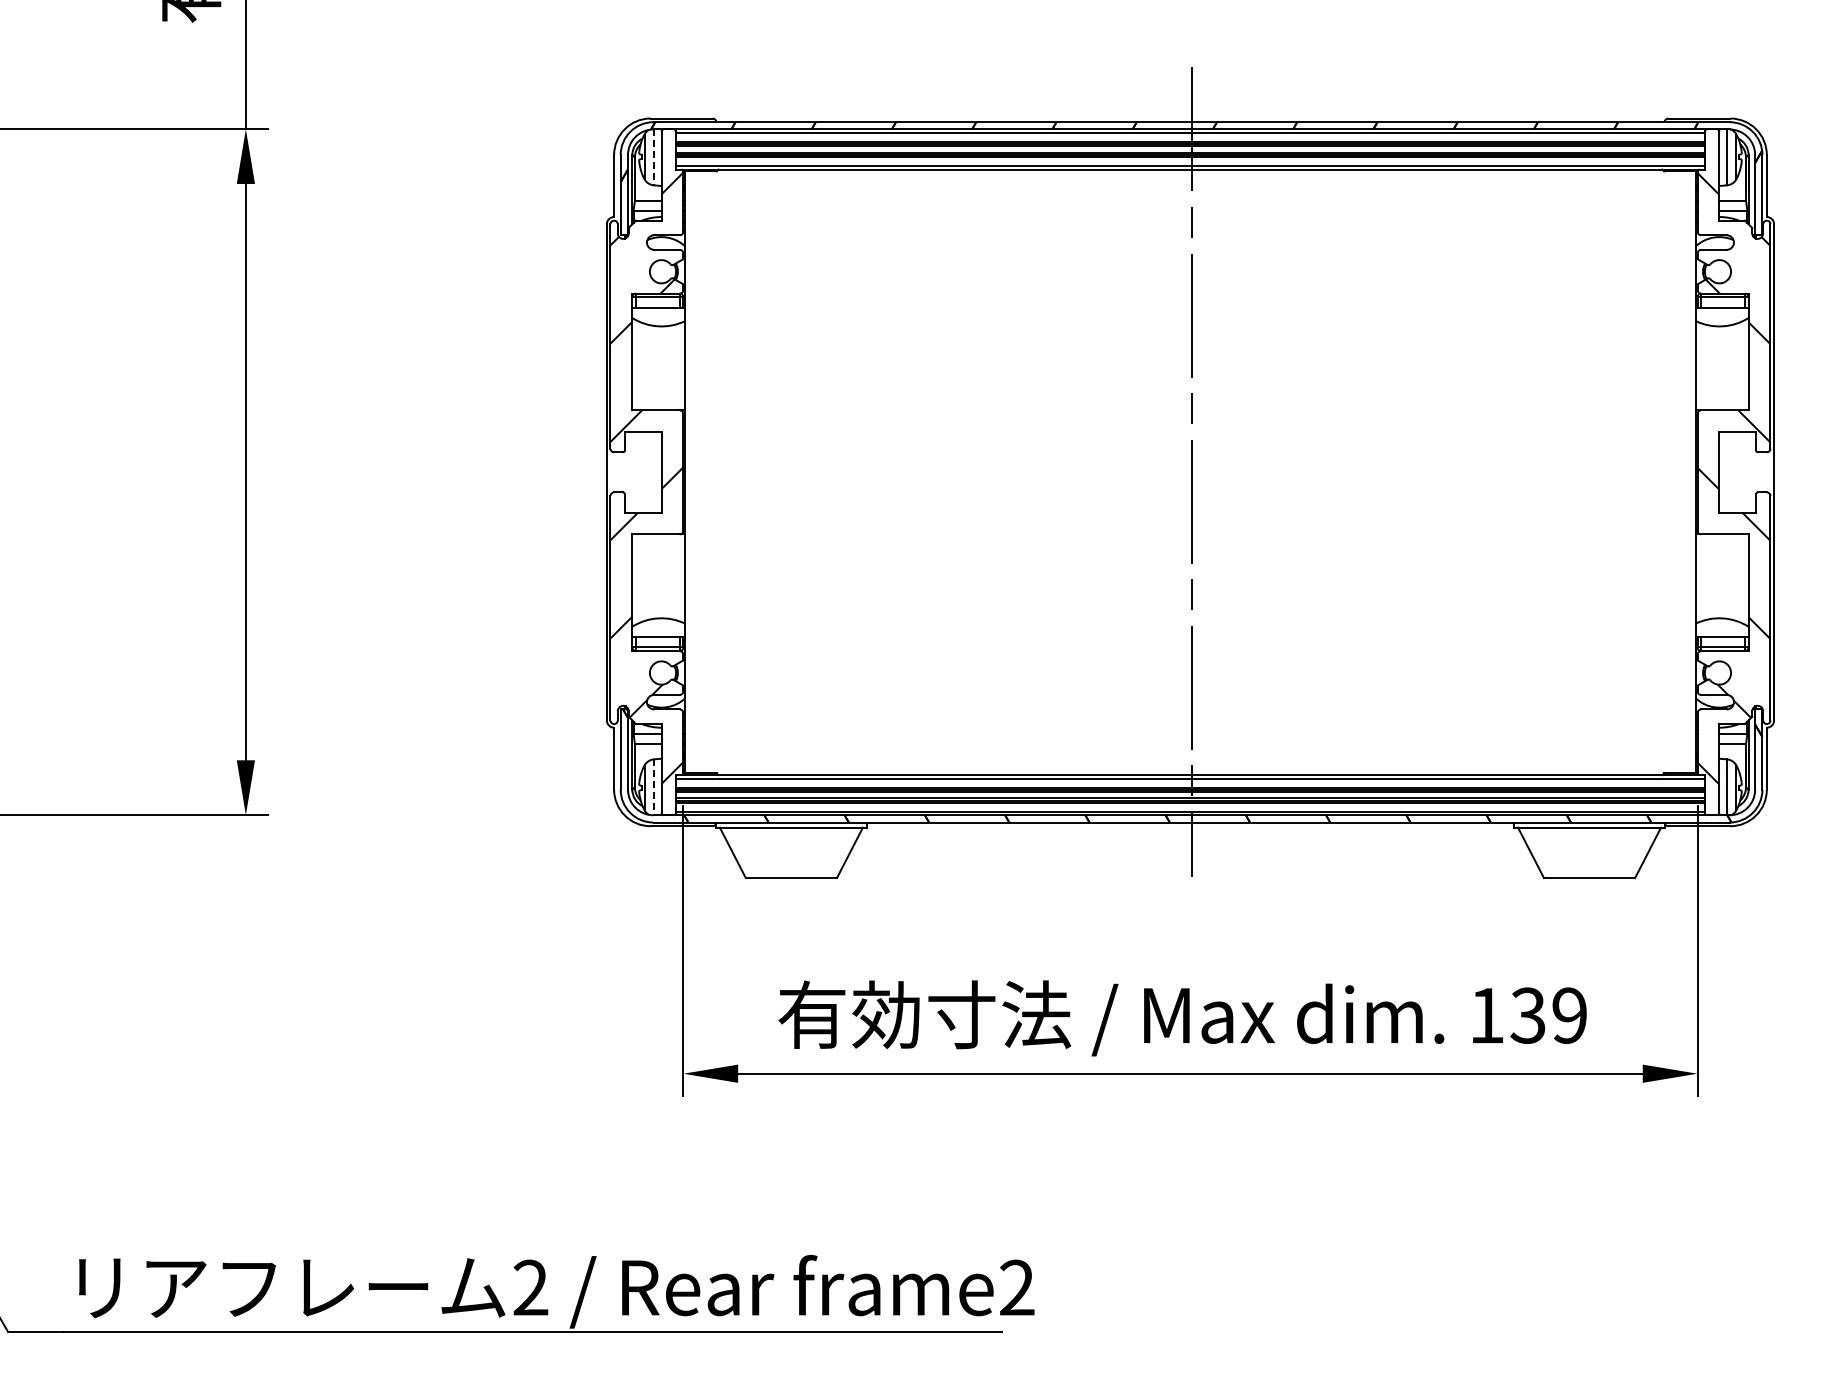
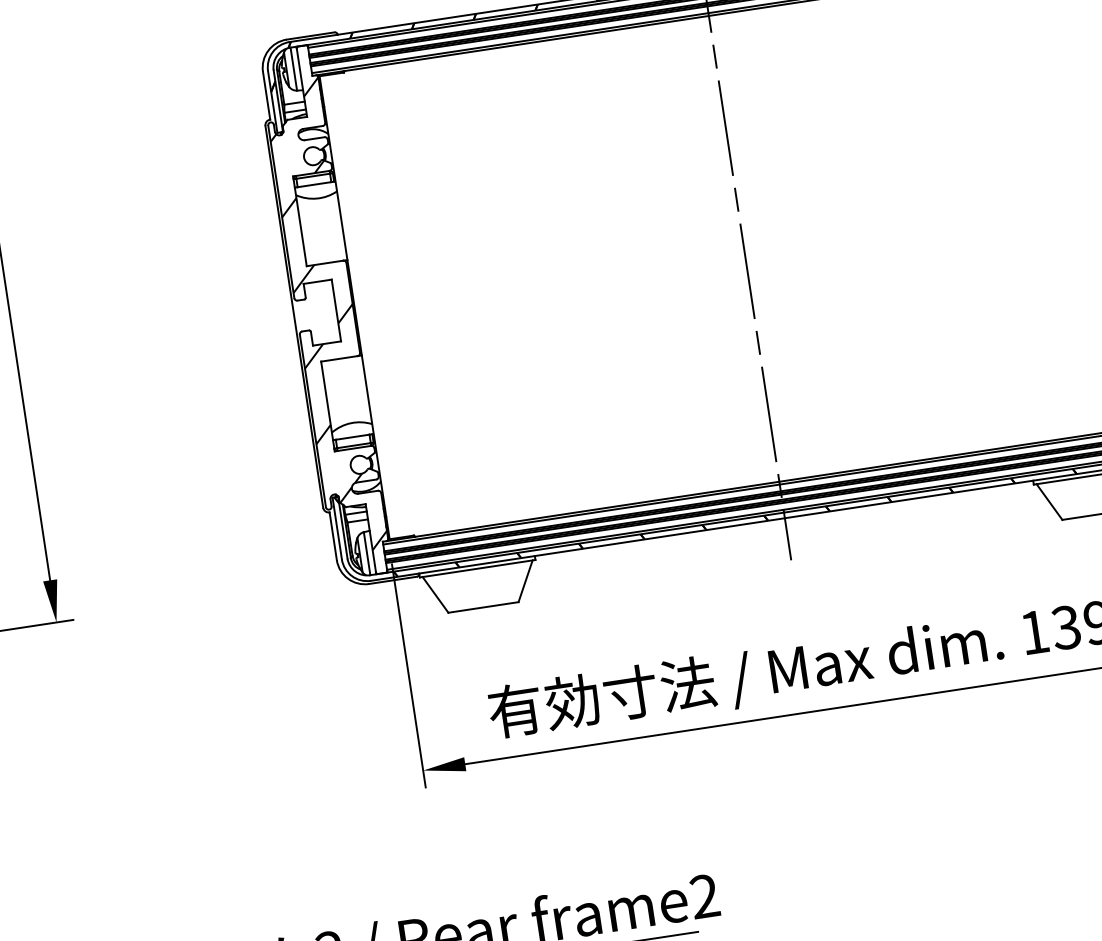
line: (653, 157) -> (293, 69), dashed -> solid
line: (653, 787) -> (366, 553), dashed -> solid

